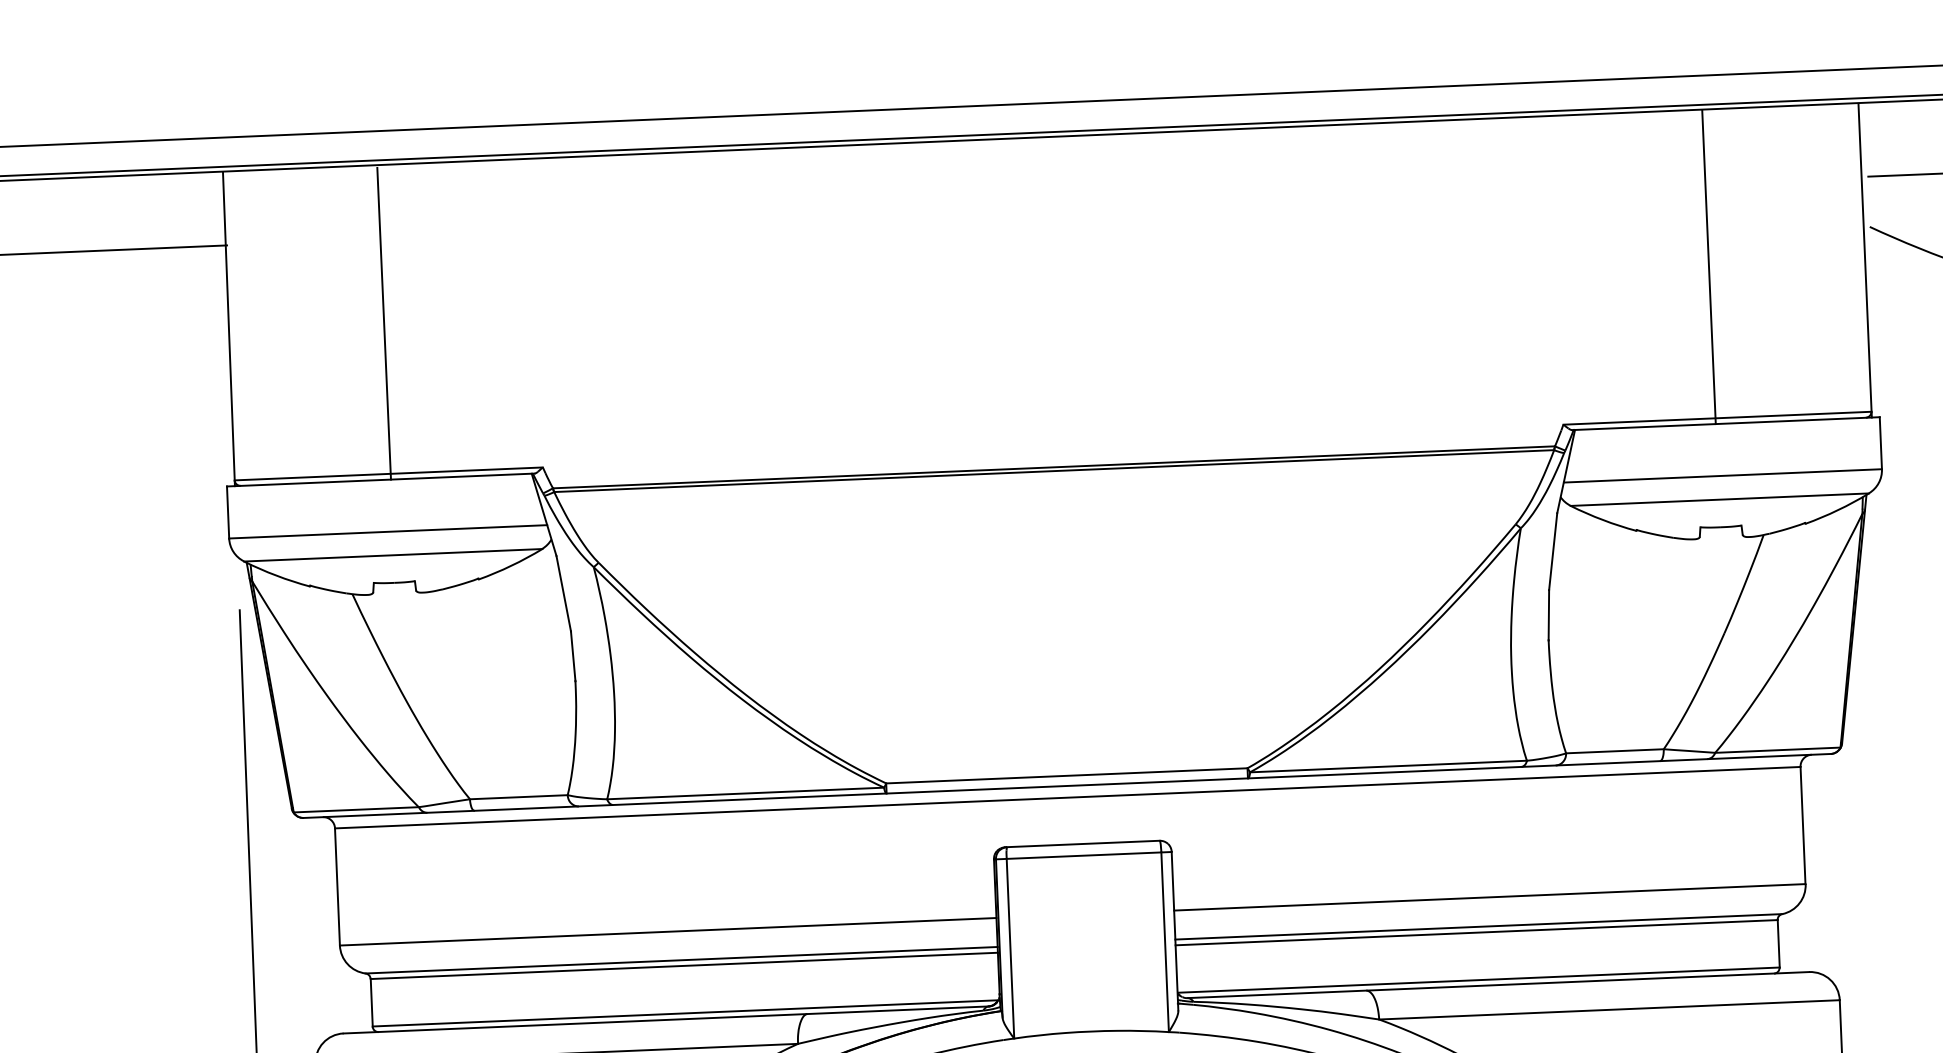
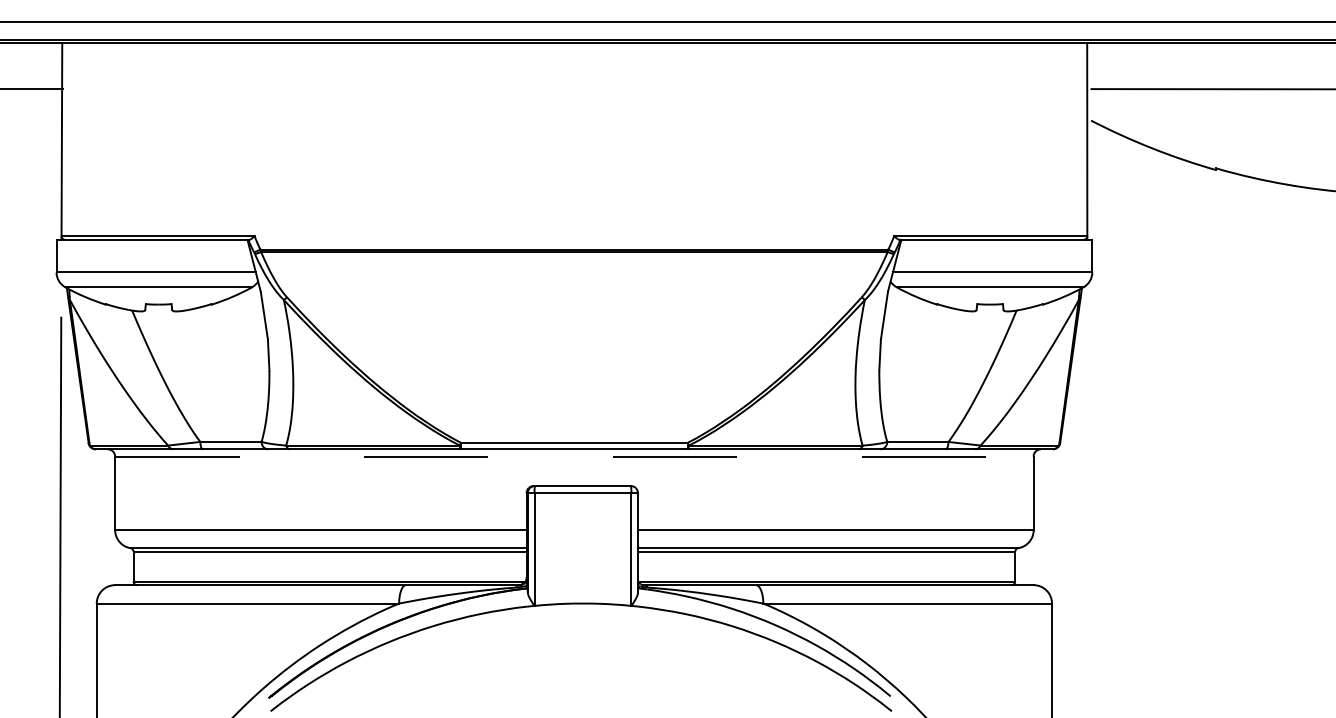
line: (1709, 267) -> (989, 141), removed
line: (383, 322) -> (158, 141), removed
line: (1067, 797) -> (574, 456), solid -> dashed

